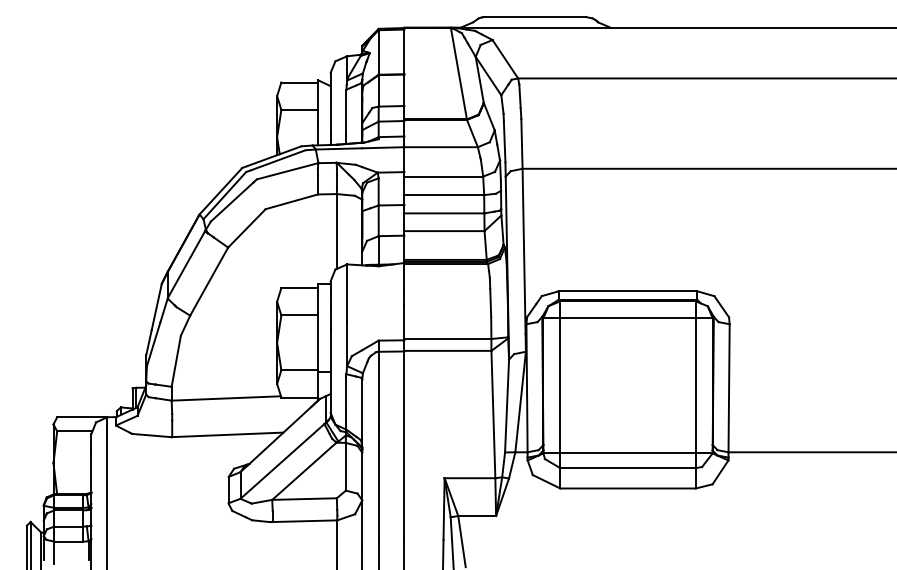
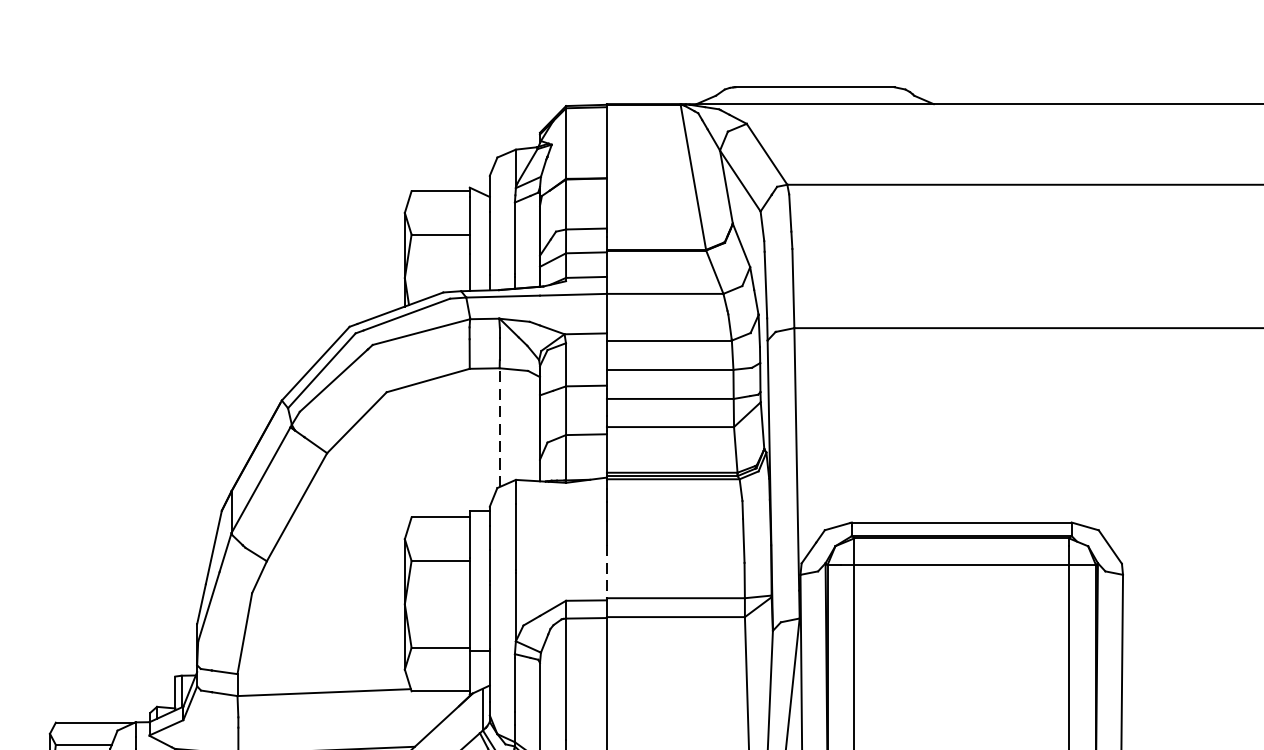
line: (336, 231) -> (499, 427), solid -> dashed
line: (404, 323) -> (606, 573), solid -> dashed

